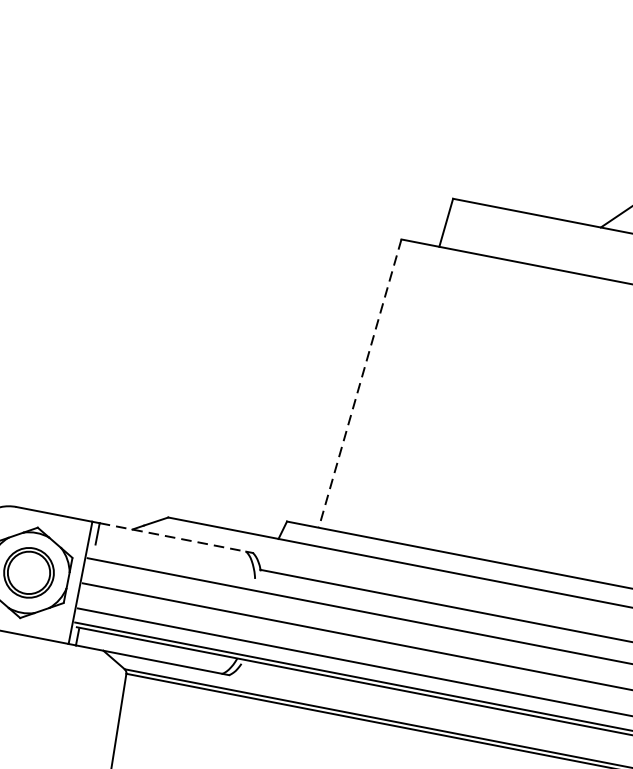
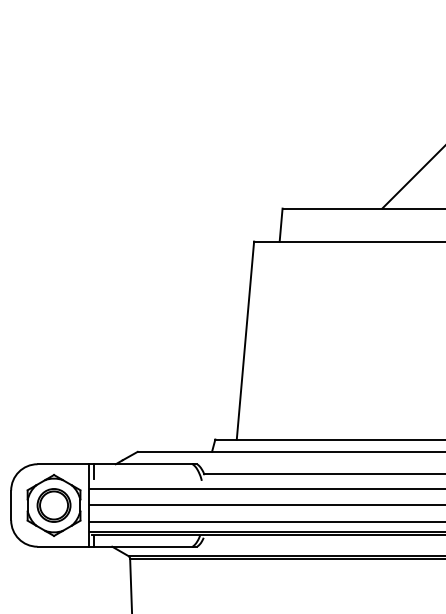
line: (359, 385) -> (245, 341), dashed -> solid
line: (173, 537) -> (143, 464), dashed -> solid

